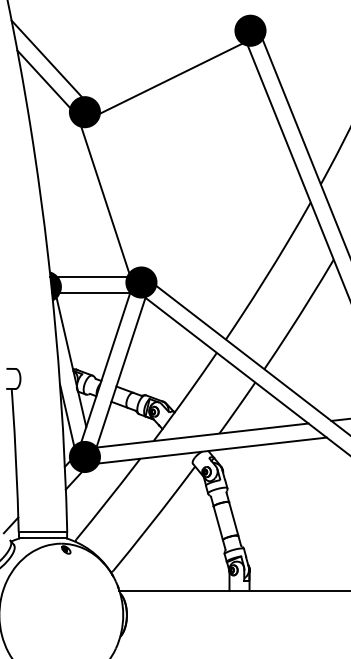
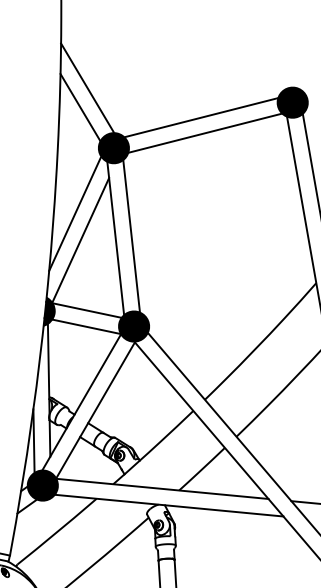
line: (167, 62) -> (204, 116), added
line: (60, 184) -> (75, 213), added
line: (120, 194) -> (131, 236), added
line: (71, 209) -> (80, 240), added

